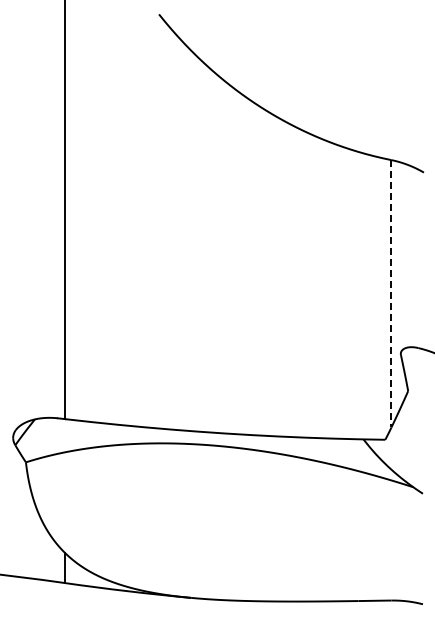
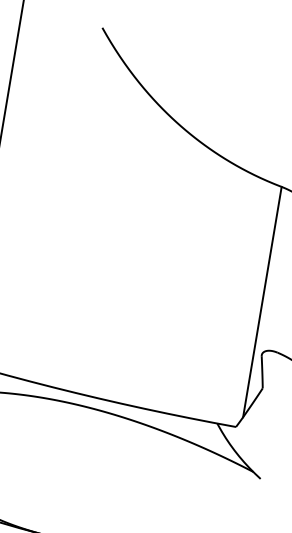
line: (391, 293) -> (262, 301), dashed -> solid

